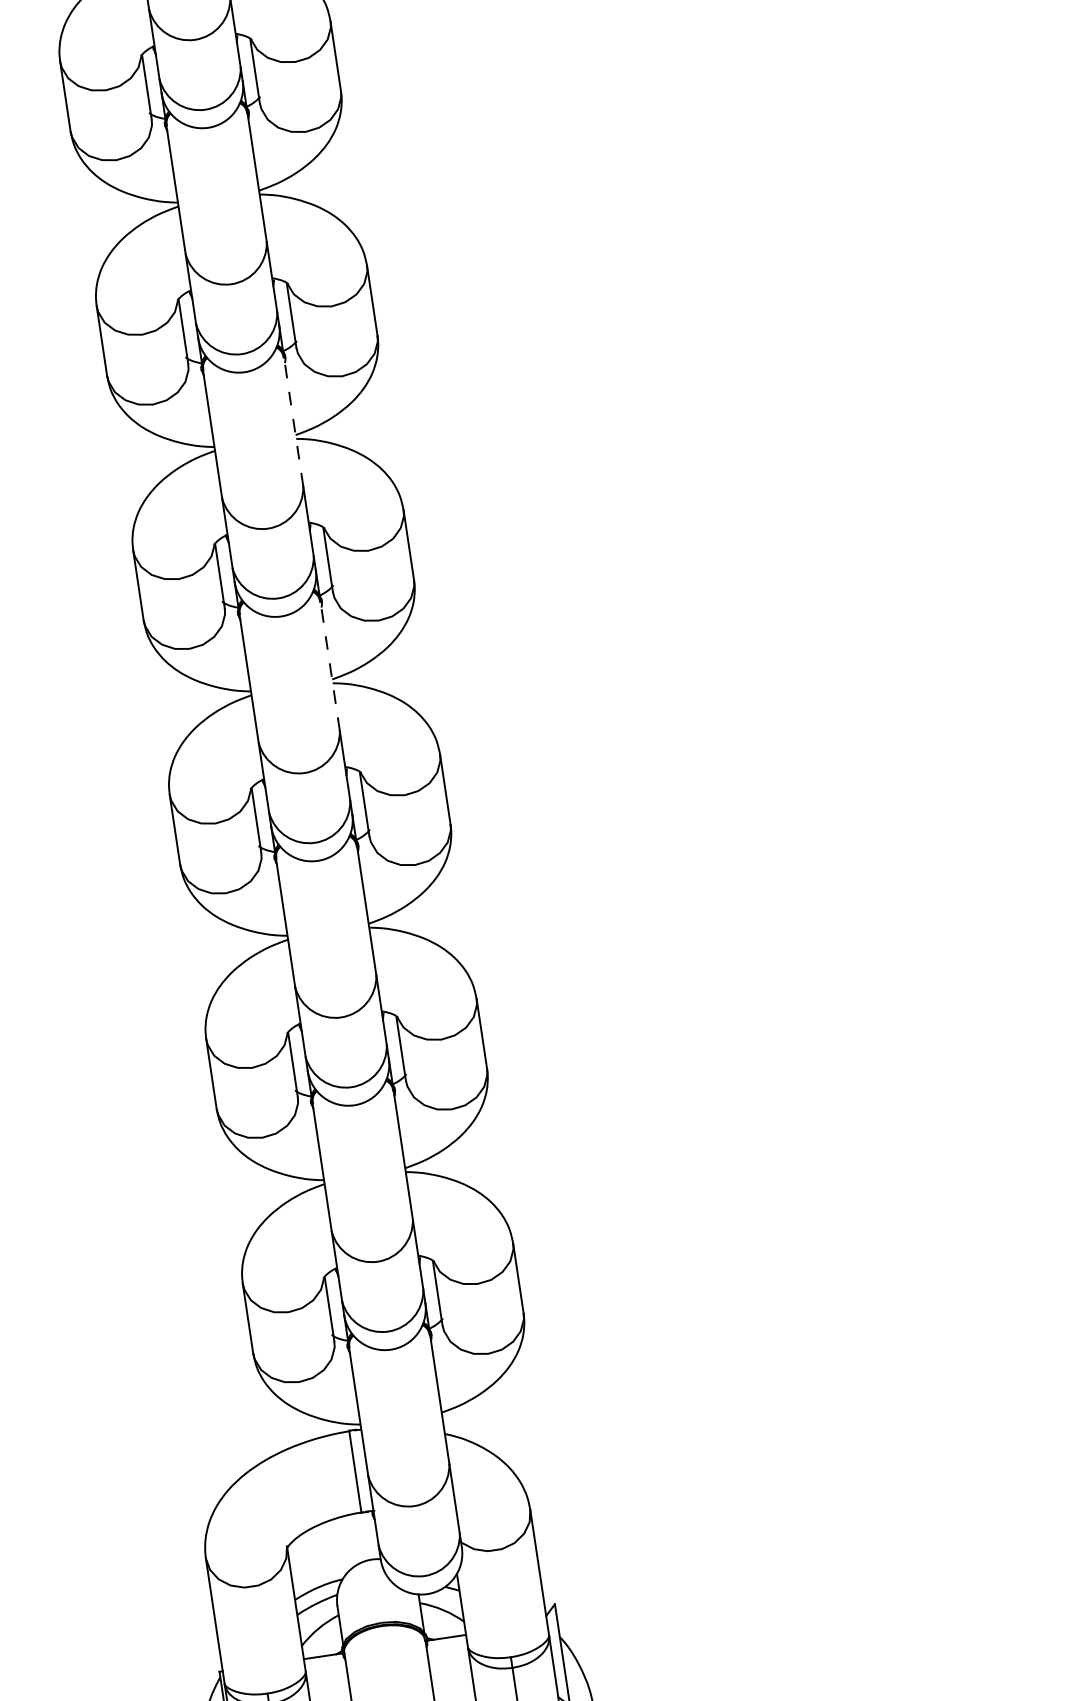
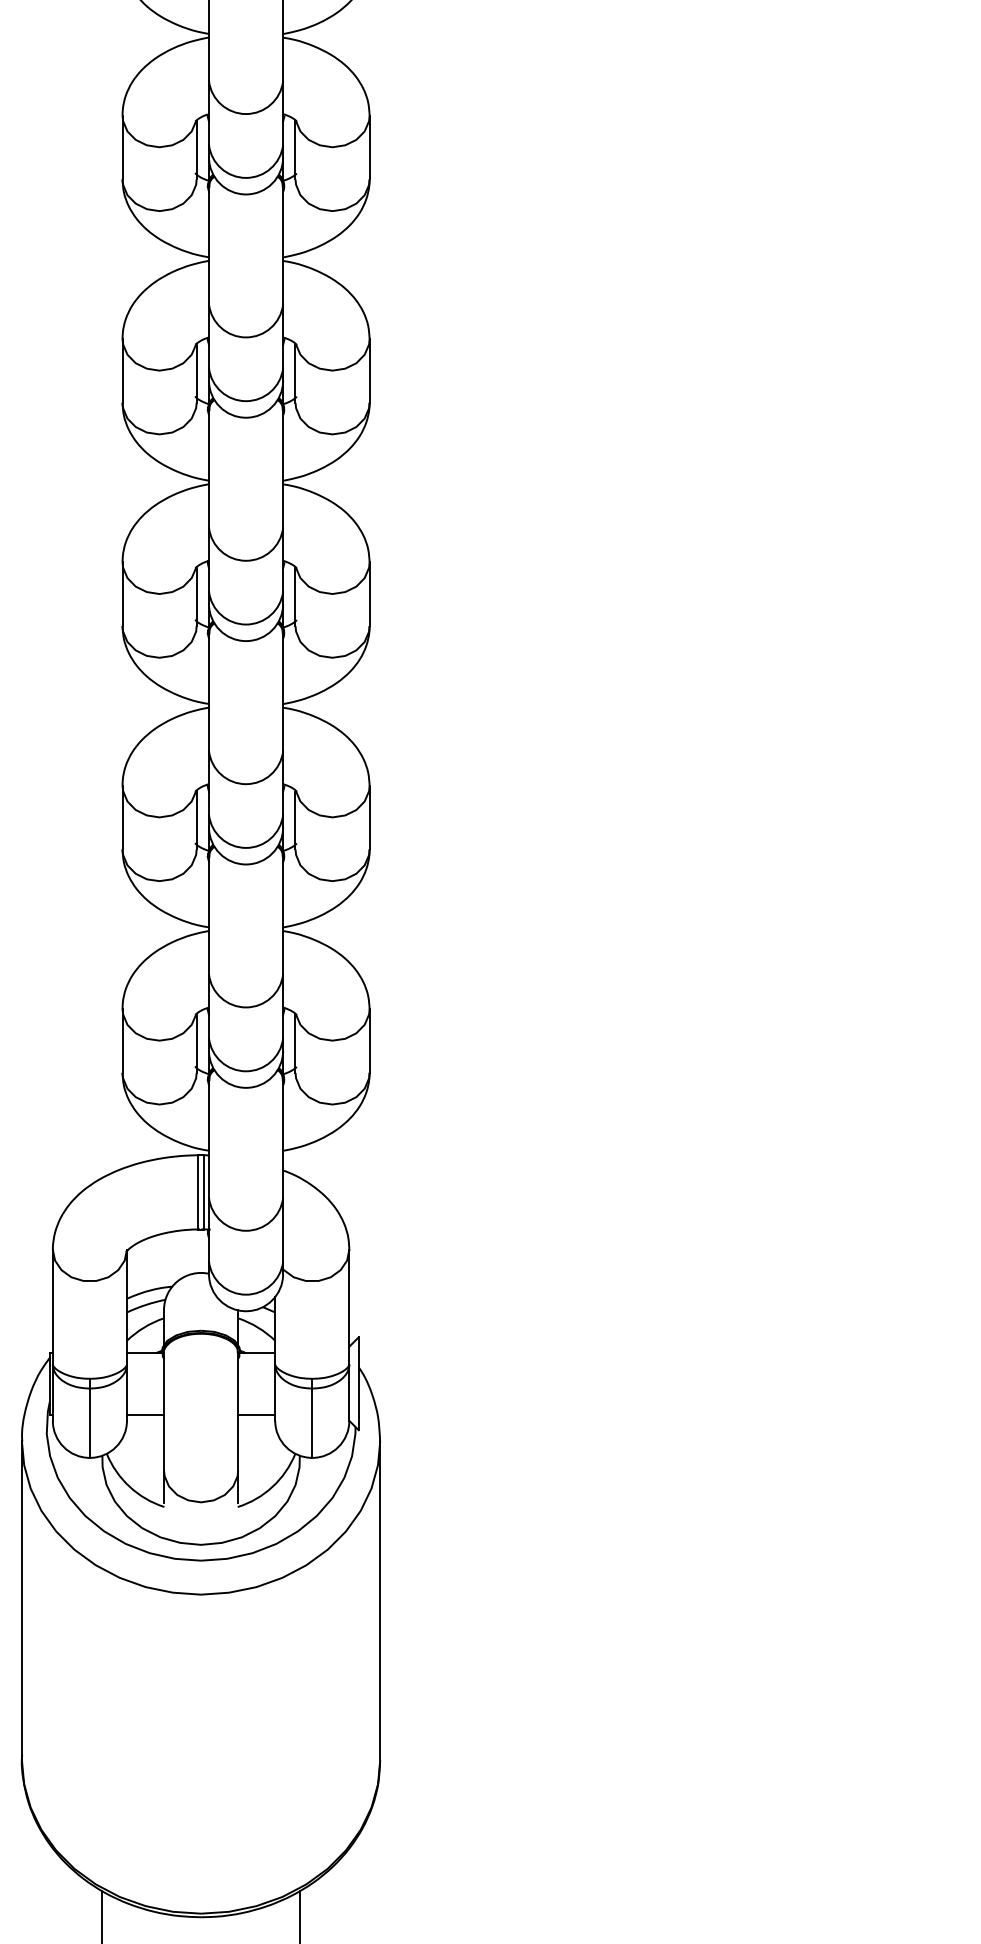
line: (294, 421) -> (283, 245), dashed -> solid
line: (330, 665) -> (283, 468), dashed -> solid
line: (362, 1469) -> (204, 1191), added

